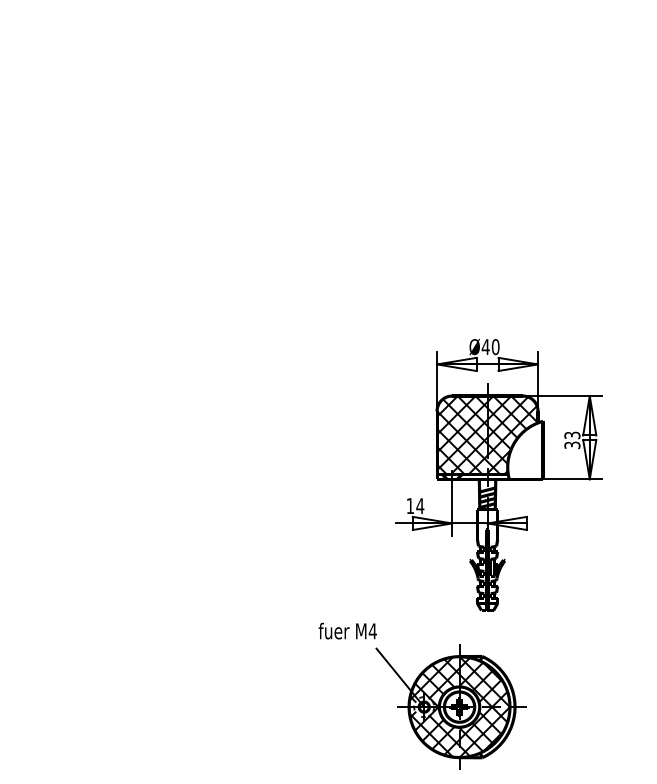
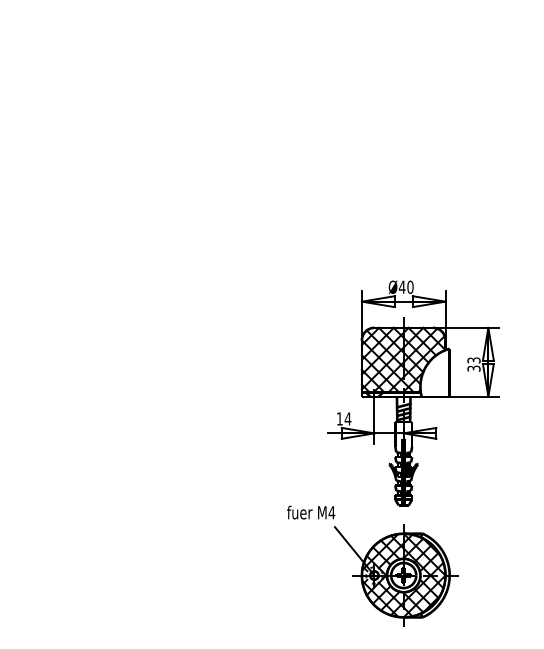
part: (422, 695) -> (373, 565), moved

